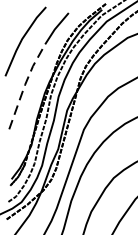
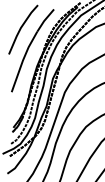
line: (24, 84) -> (22, 60), dashed -> solid

